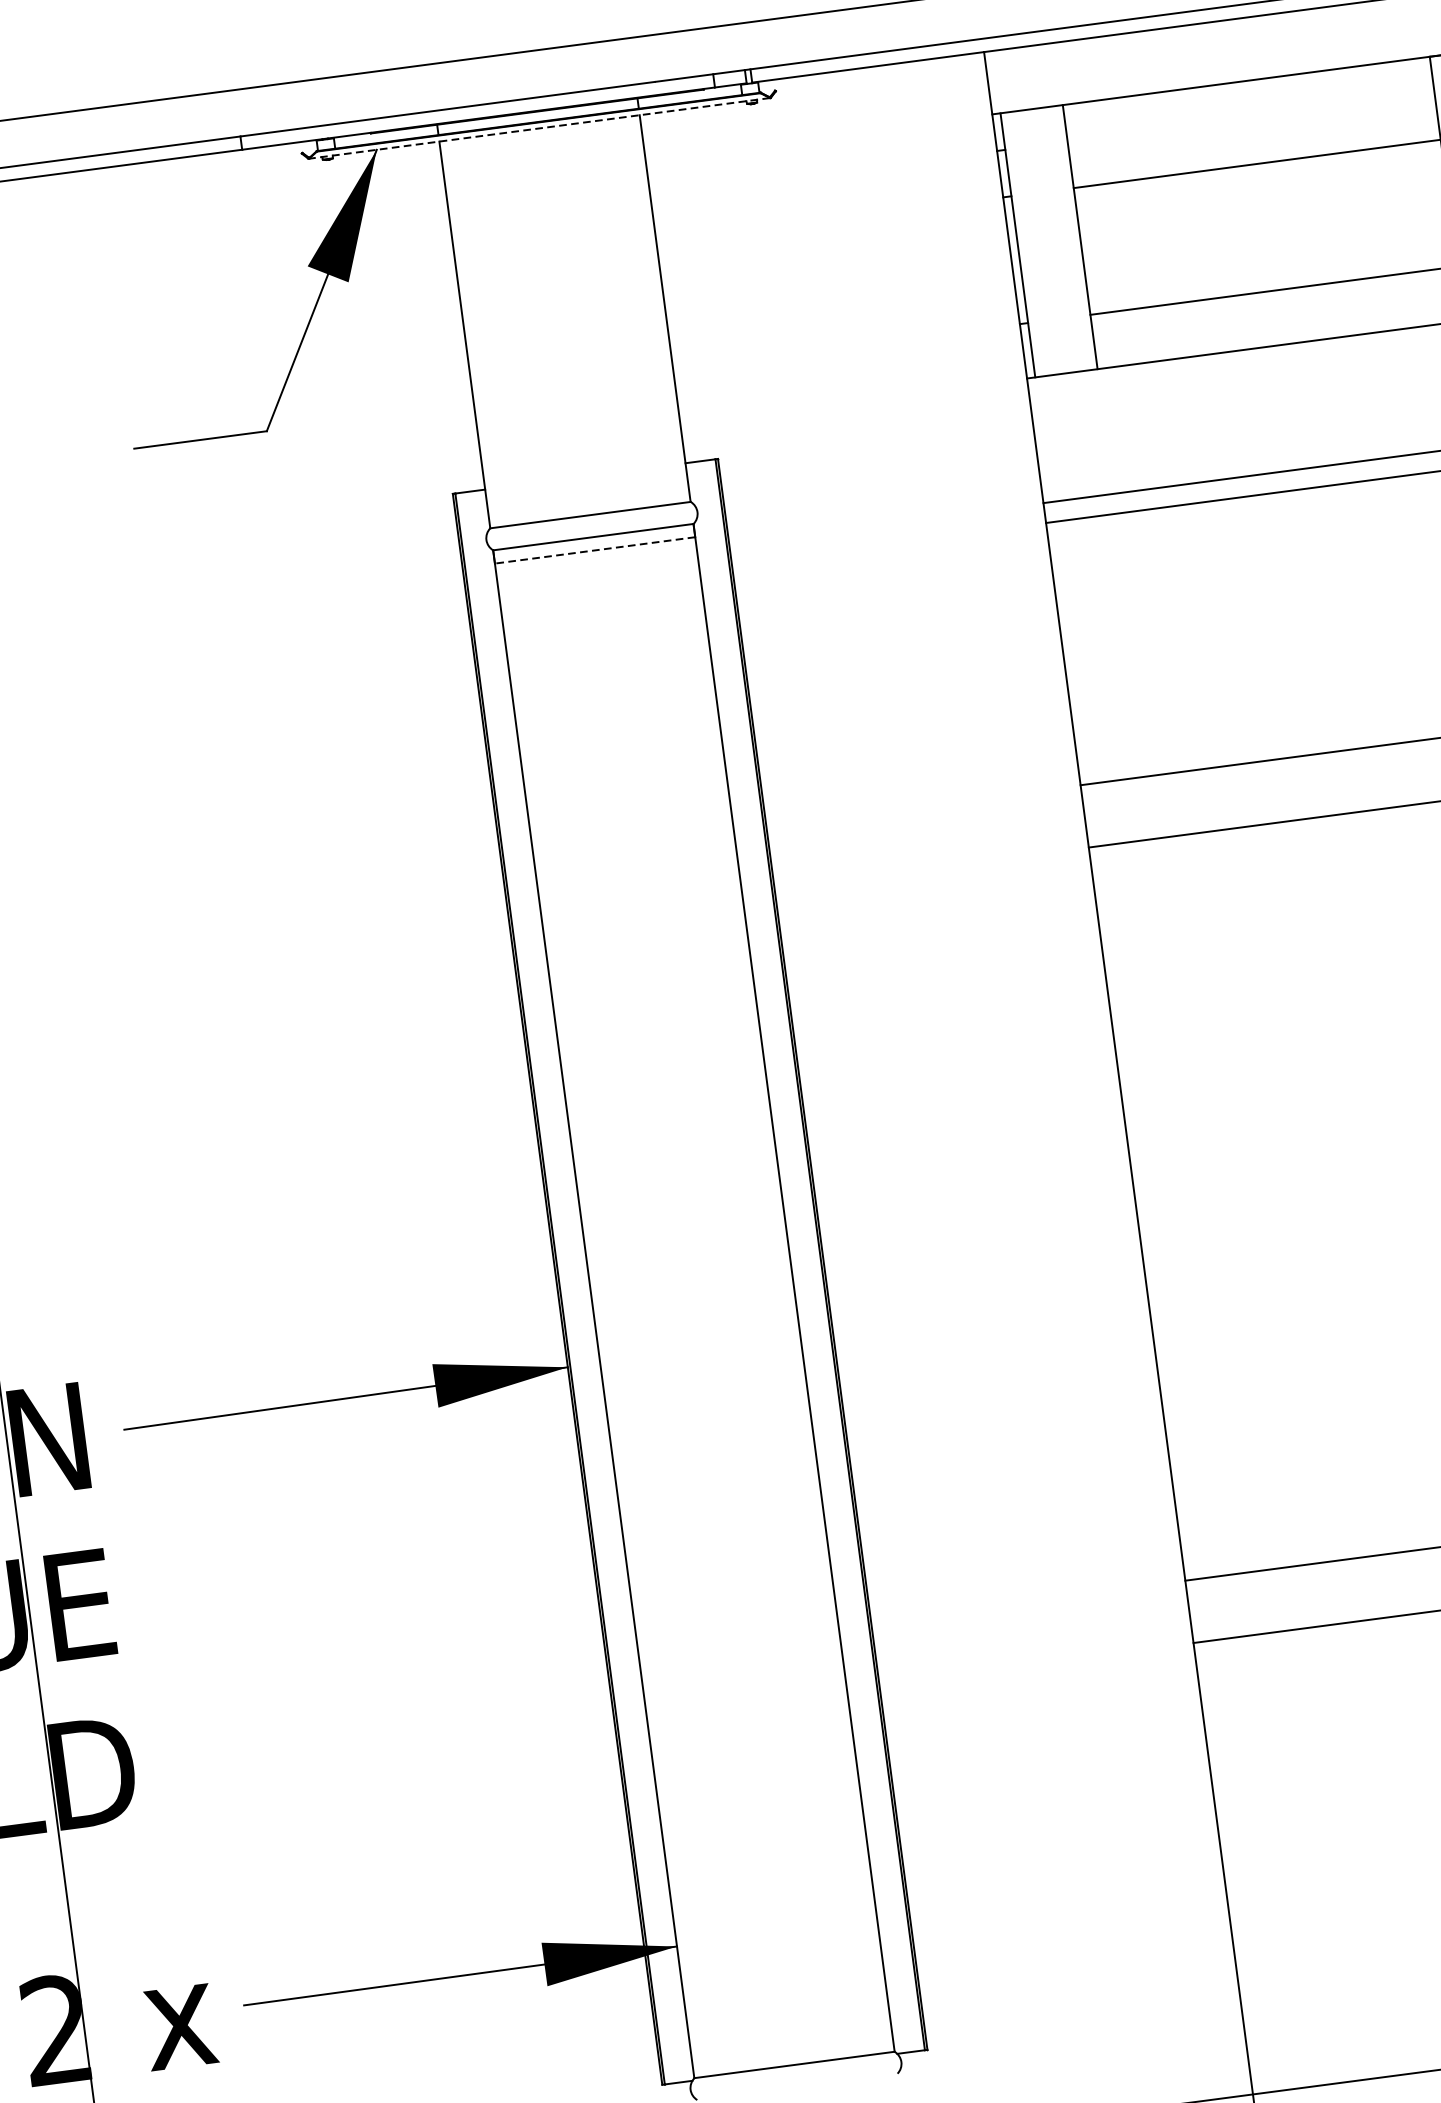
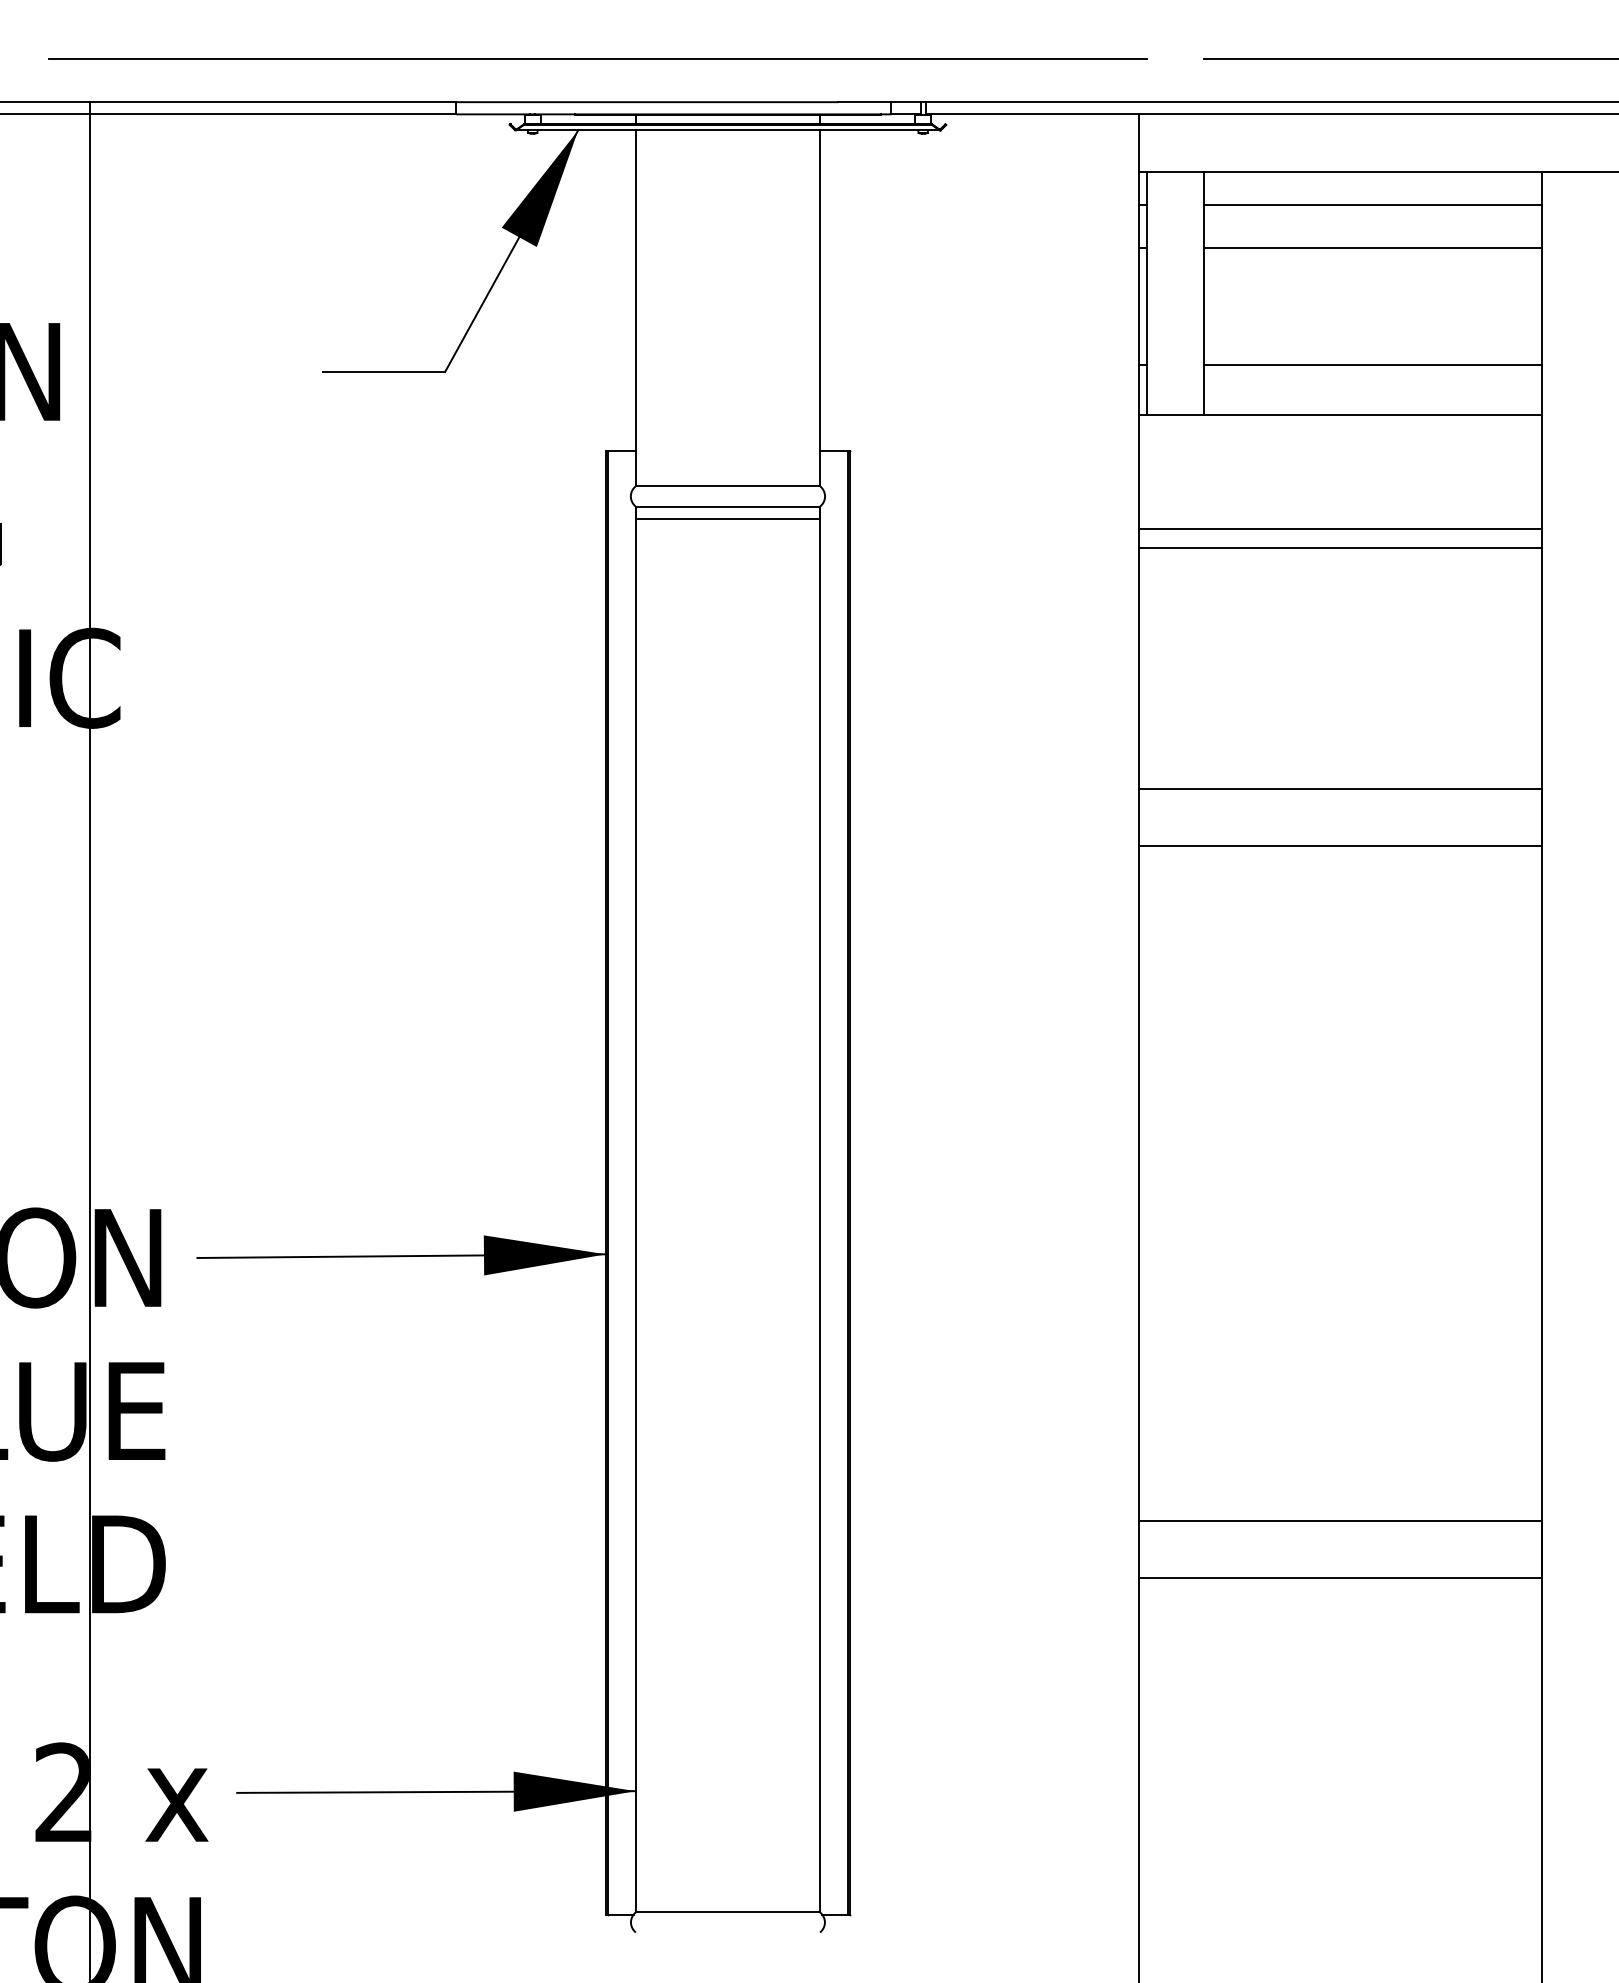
line: (1250, 117) -> (1372, 205), added
line: (539, 128) -> (727, 130), dashed -> solid
line: (594, 550) -> (727, 518), dashed -> solid

